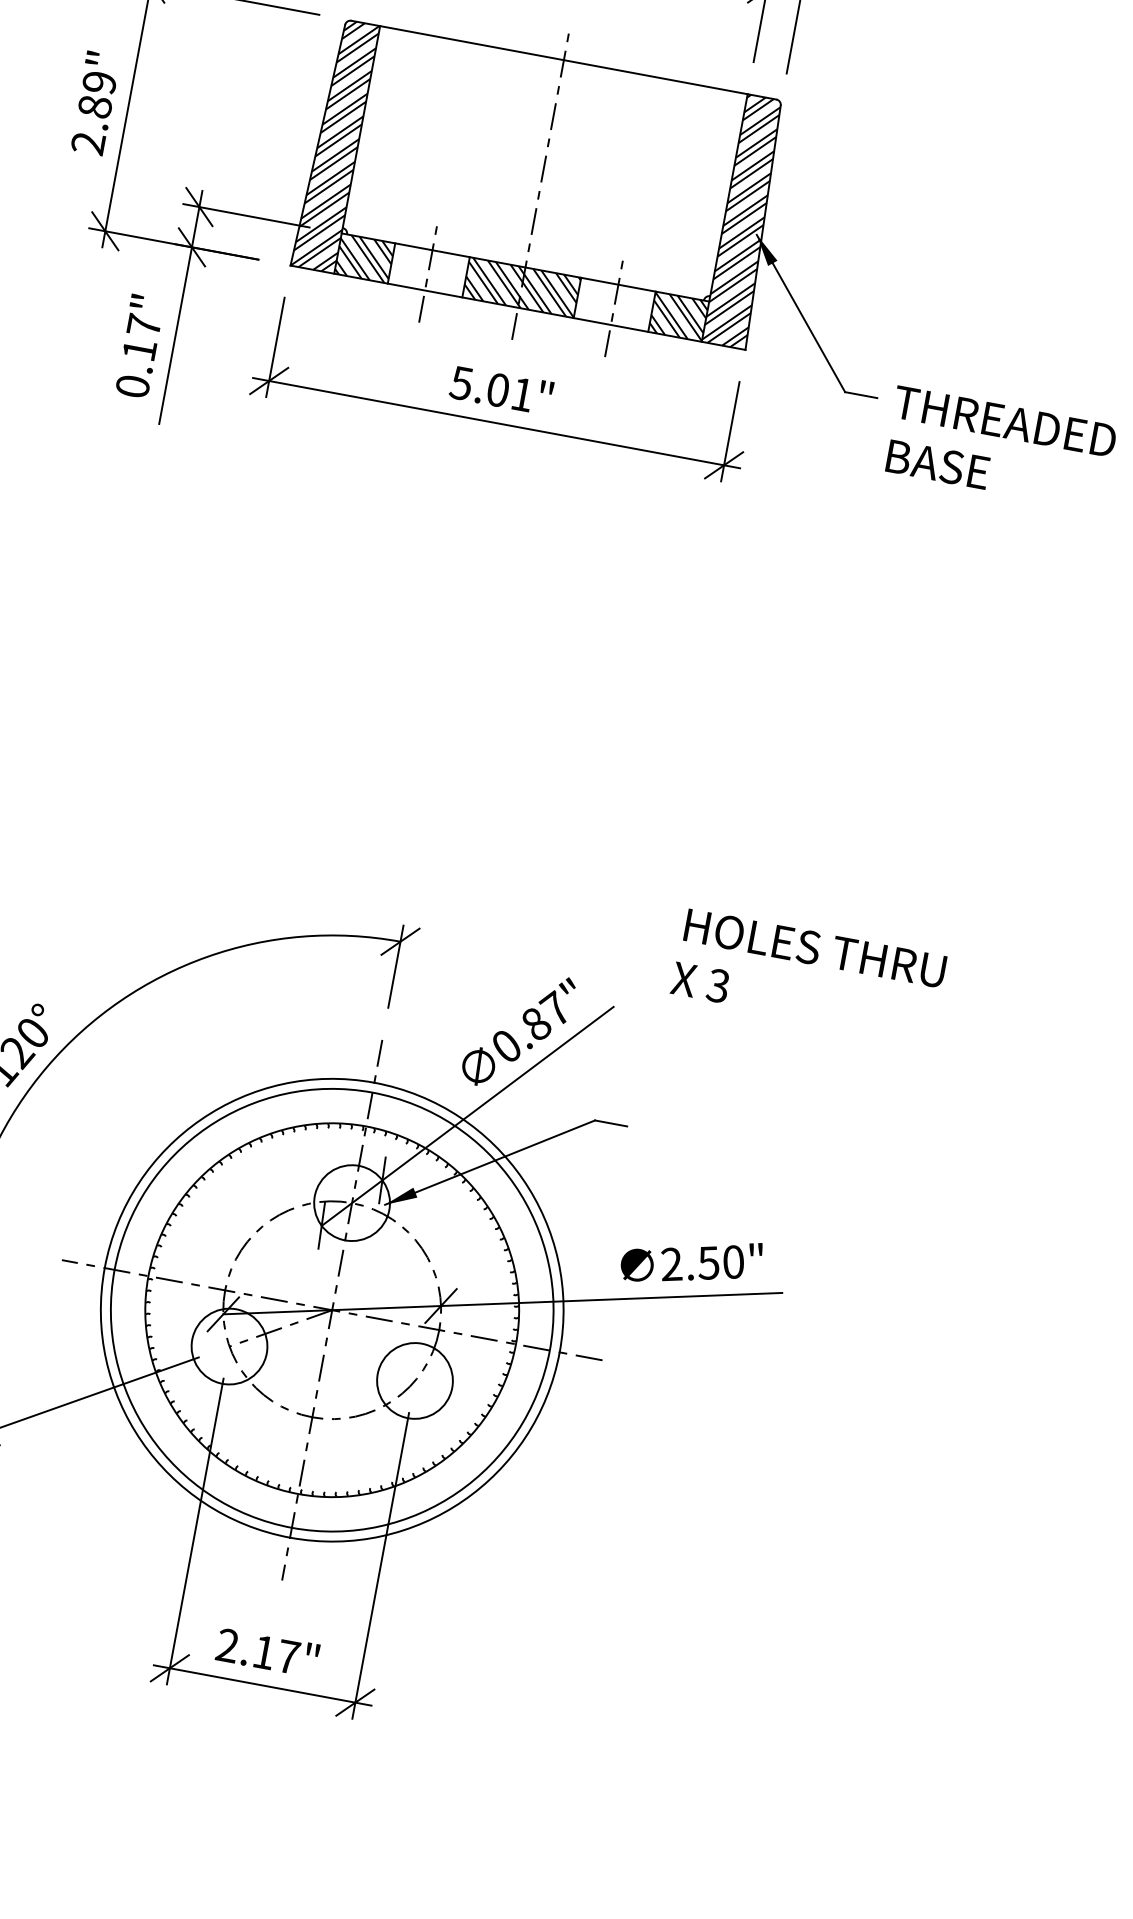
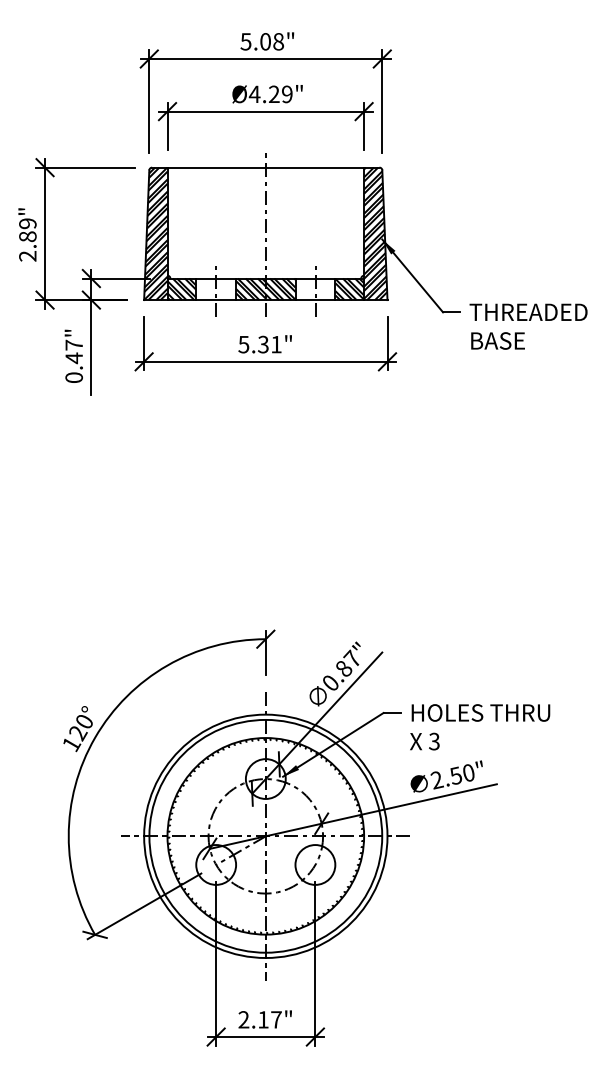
text: (138, 350) -> (73, 358), 0.17" -> 0.47"
text: (498, 389) -> (263, 344), 5.01" -> 5.31"
text: (809, 975) -> (480, 727), moved

